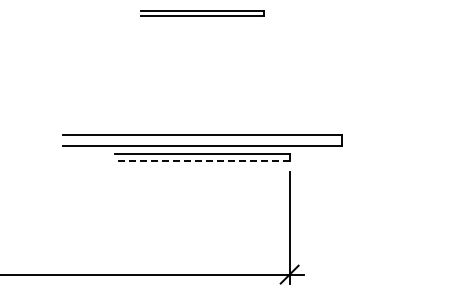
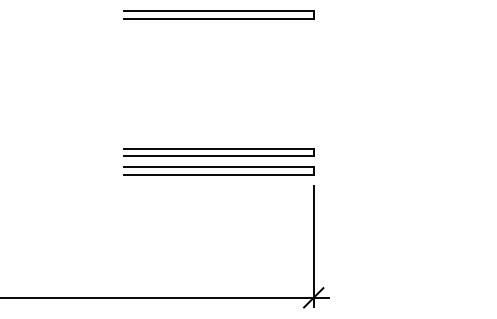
part: (202, 13) -> (219, 14), size x1.43
part: (202, 140) -> (219, 152), size x0.62
line: (201, 161) -> (218, 175), dashed -> solid

